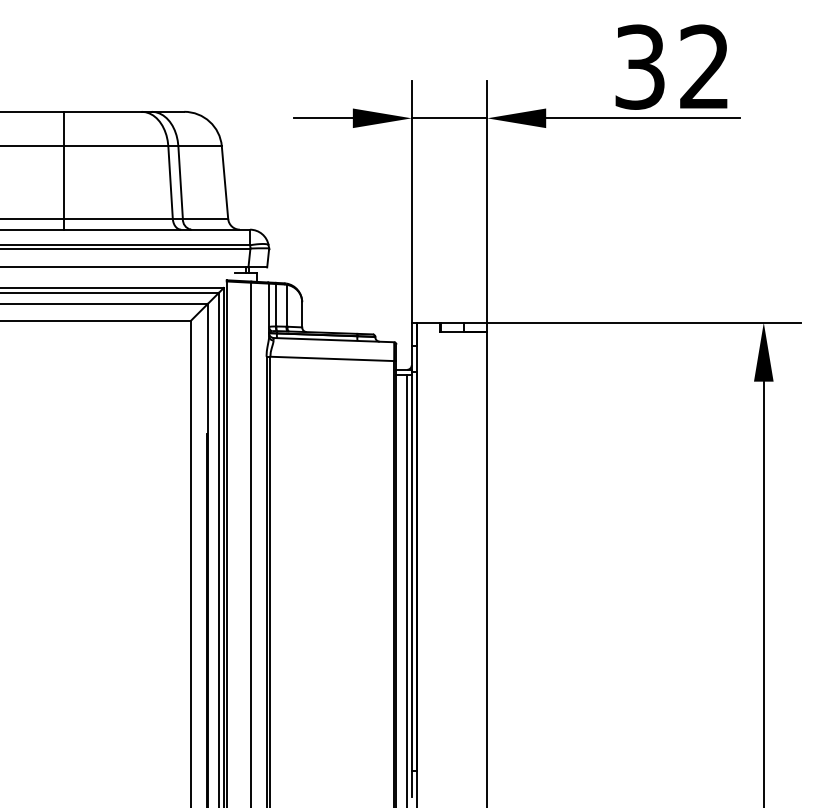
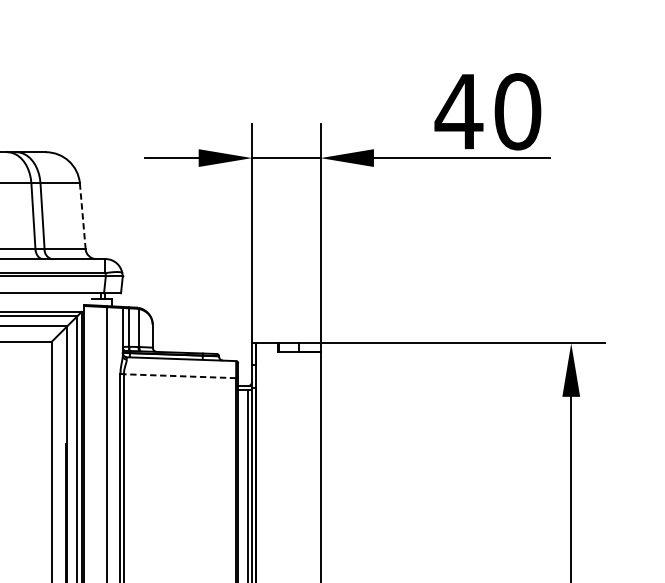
text: (671, 66) -> (487, 111), 32 -> 40
line: (225, 183) -> (83, 217), solid -> dashed
line: (332, 358) -> (180, 375), solid -> dashed

